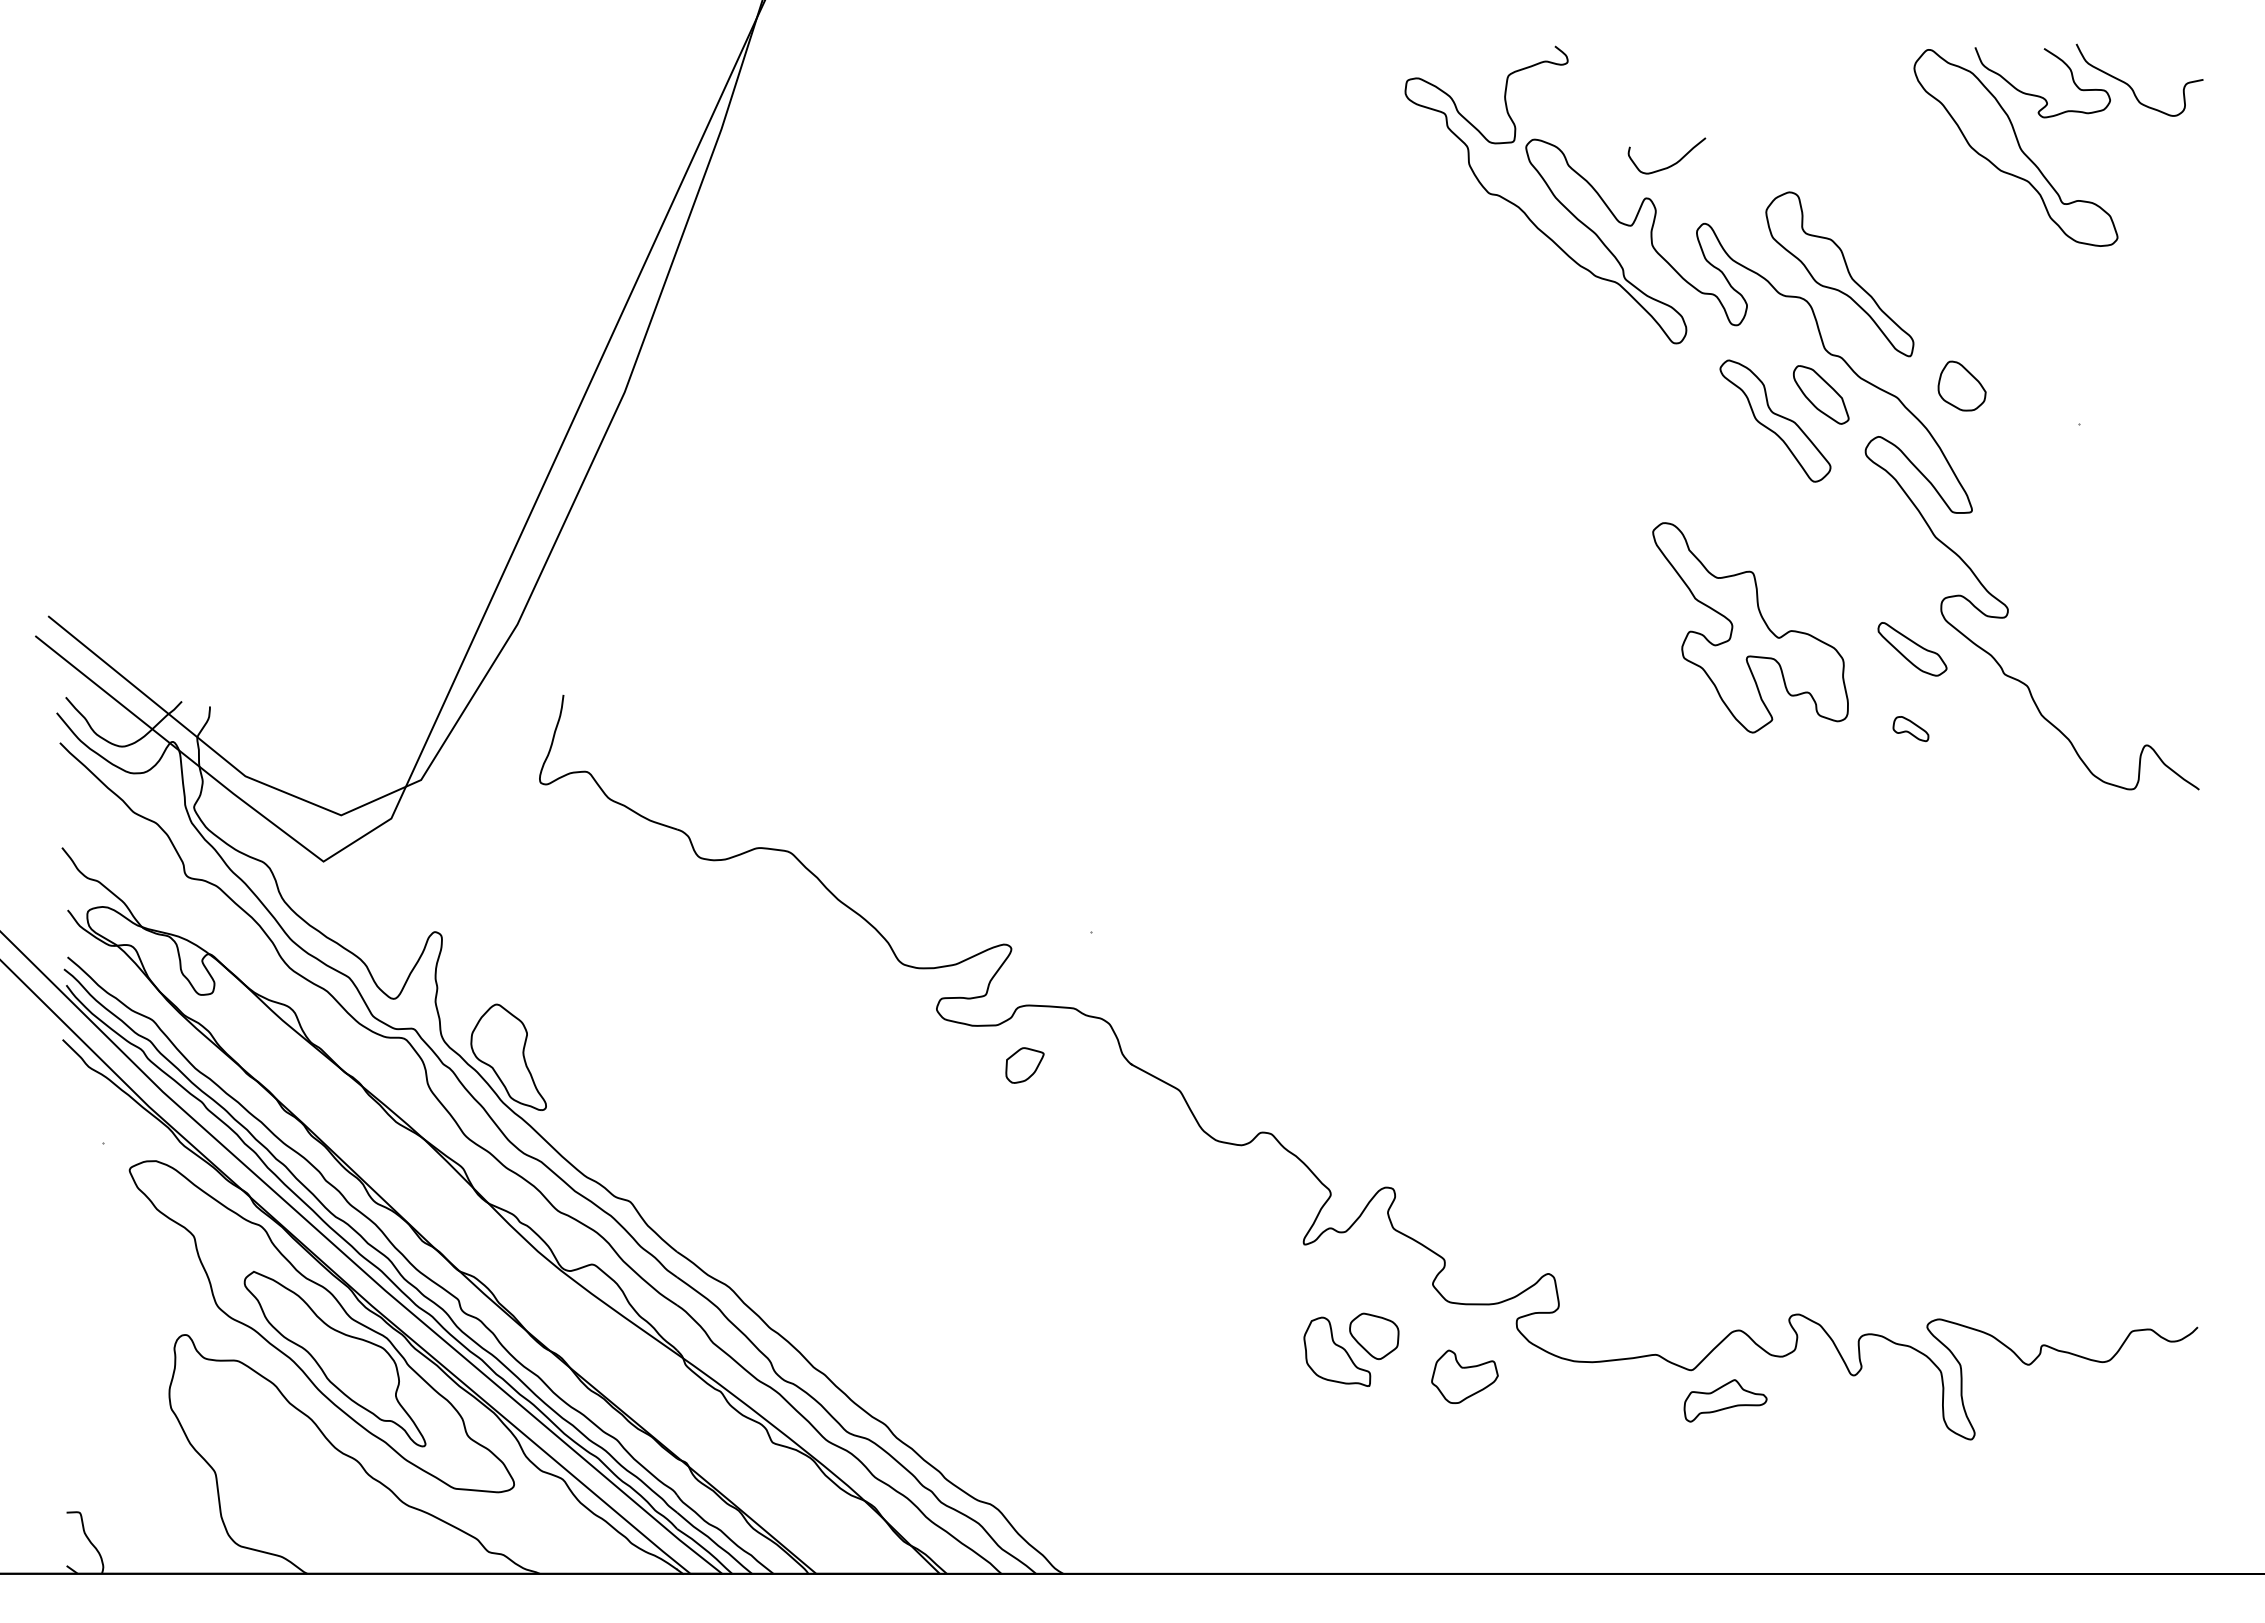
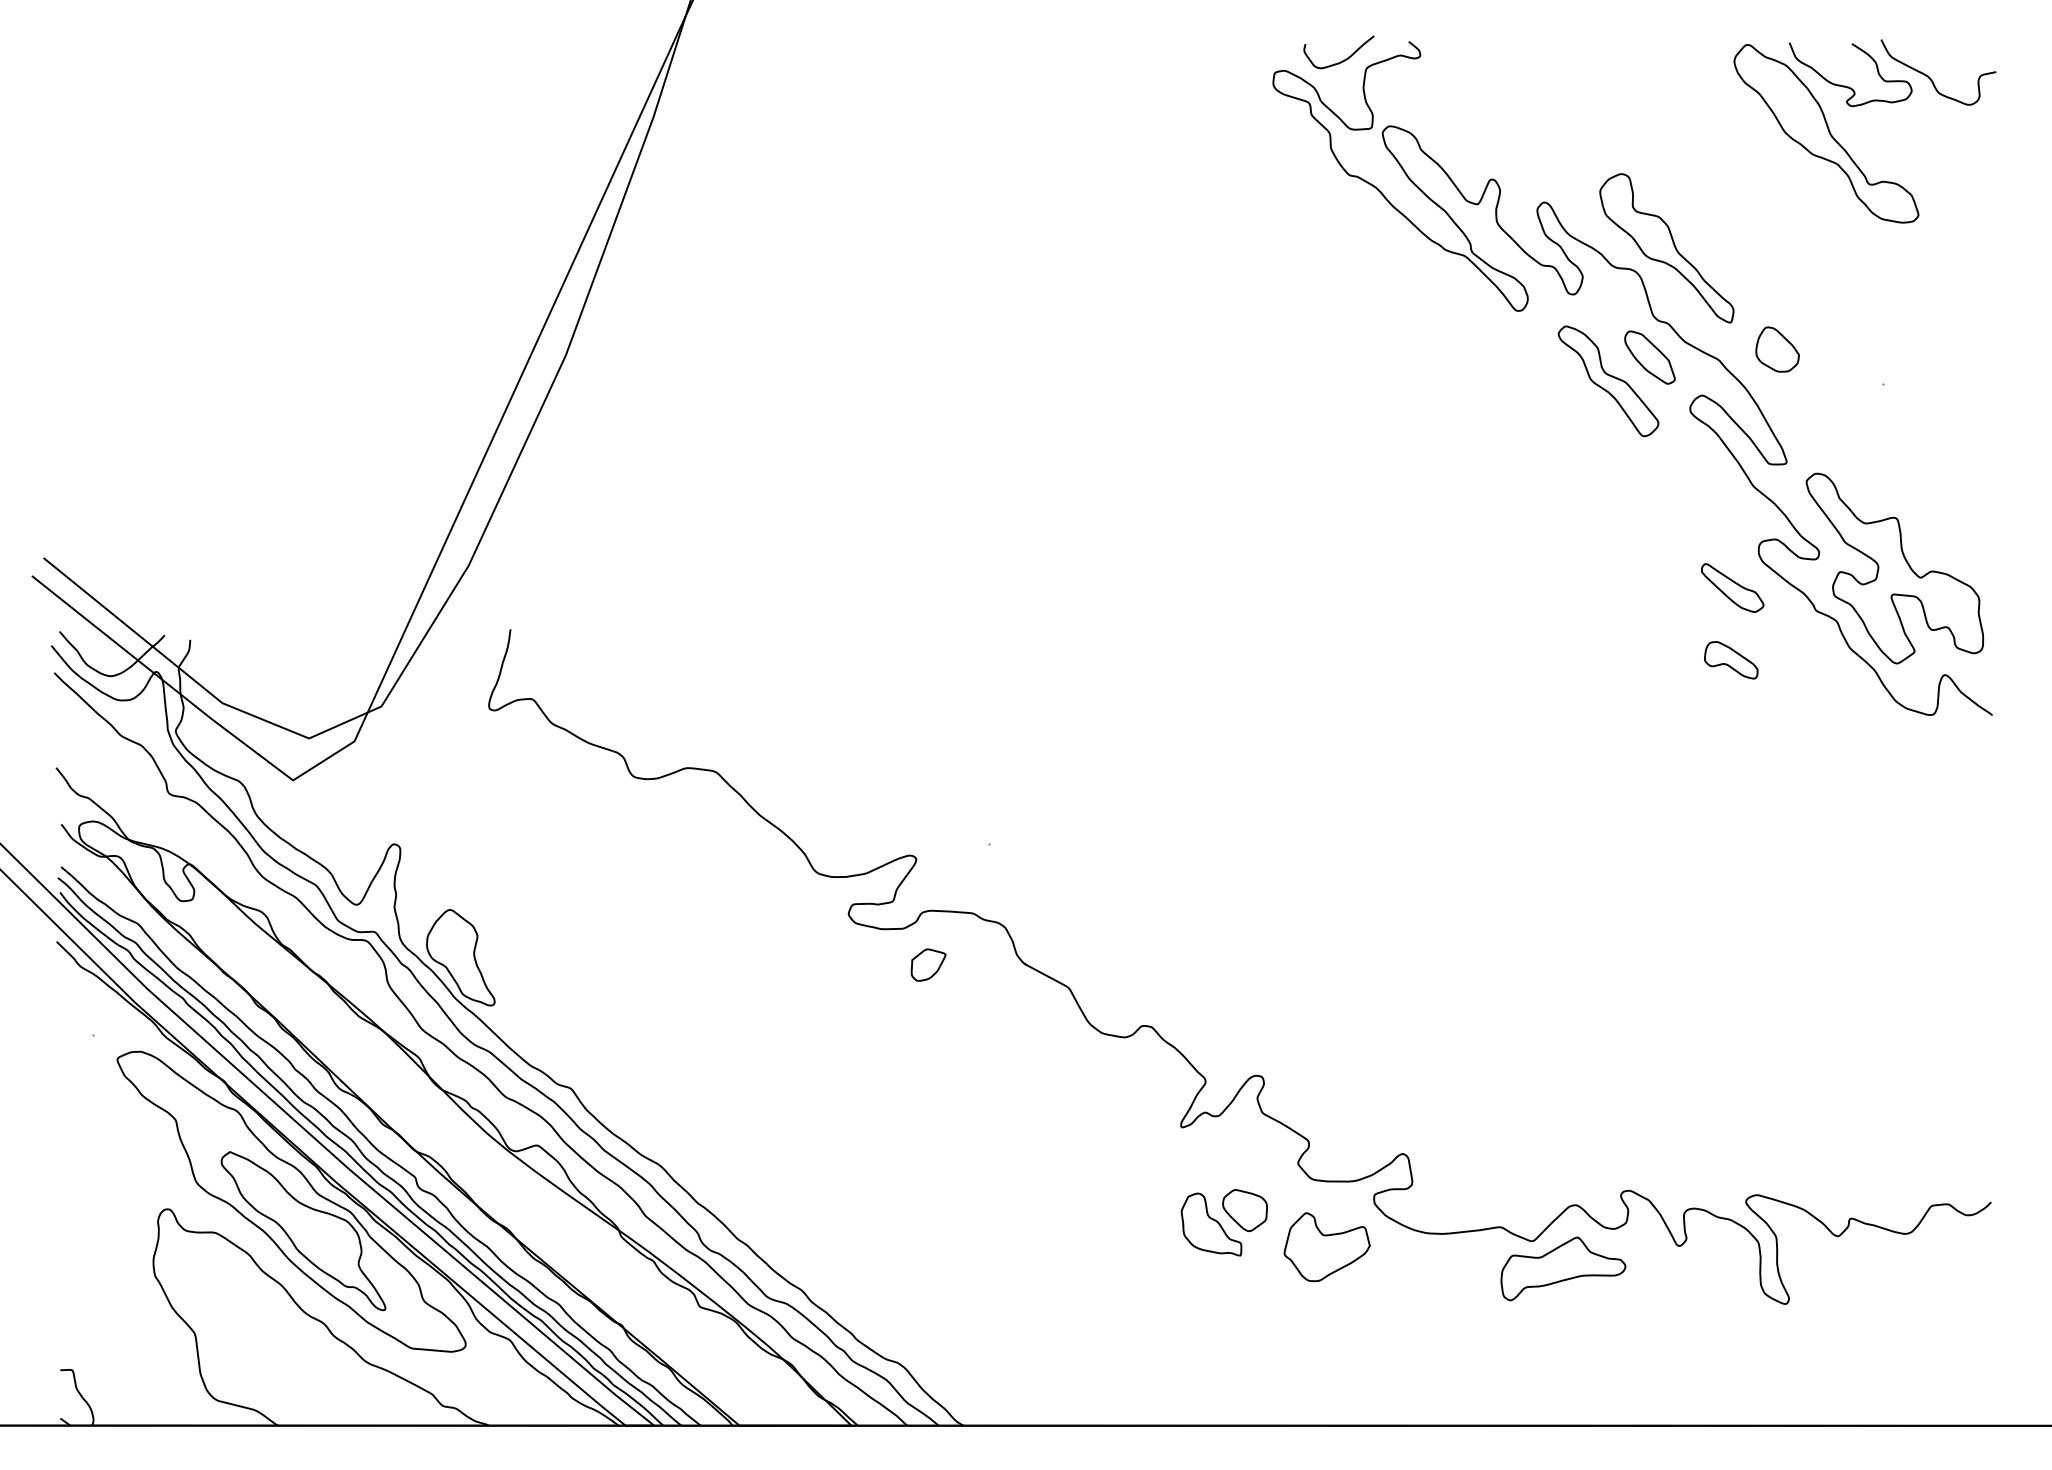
curve: (1671, 164) -> (1343, 60), moved
part: (1750, 627) -> (1894, 568), moved
part: (1910, 728) -> (1730, 659), size x1.67
part: (1464, 1376) -> (1326, 1246), size x1.43
part: (1725, 1400) -> (1563, 1268), size x1.67

